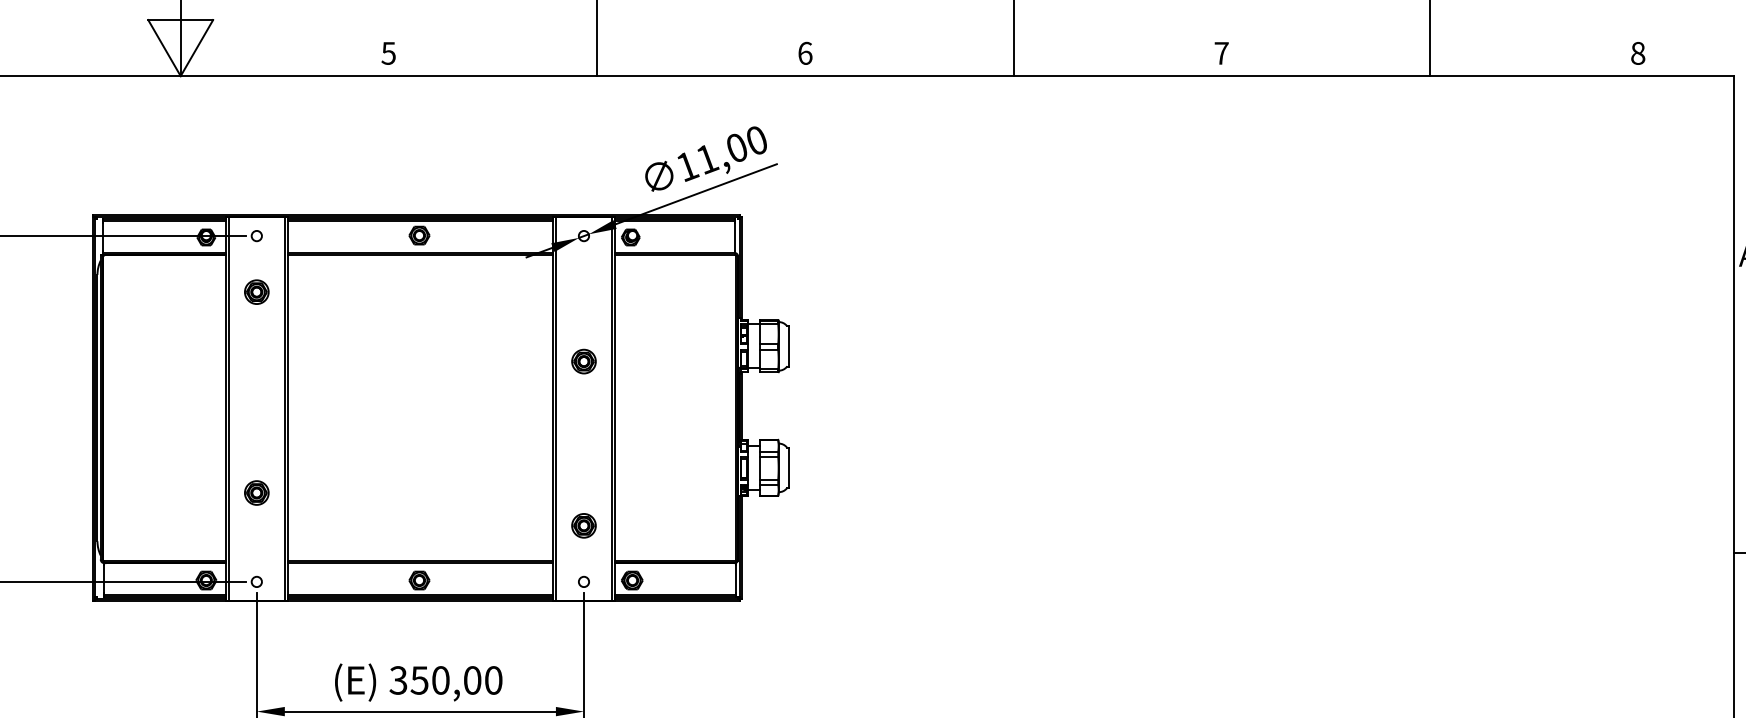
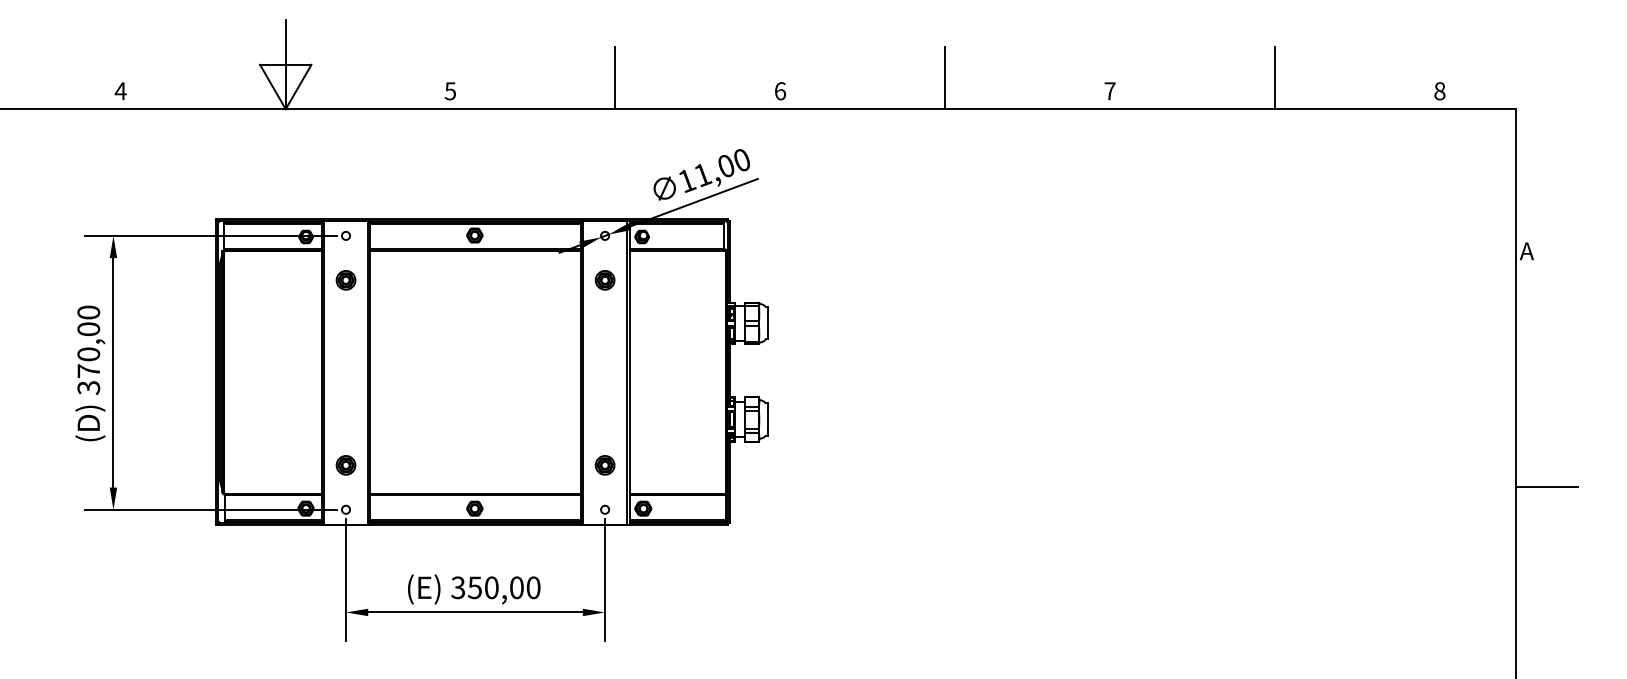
part: (583, 361) -> (604, 280), moved
part: (256, 493) -> (345, 465), moved

